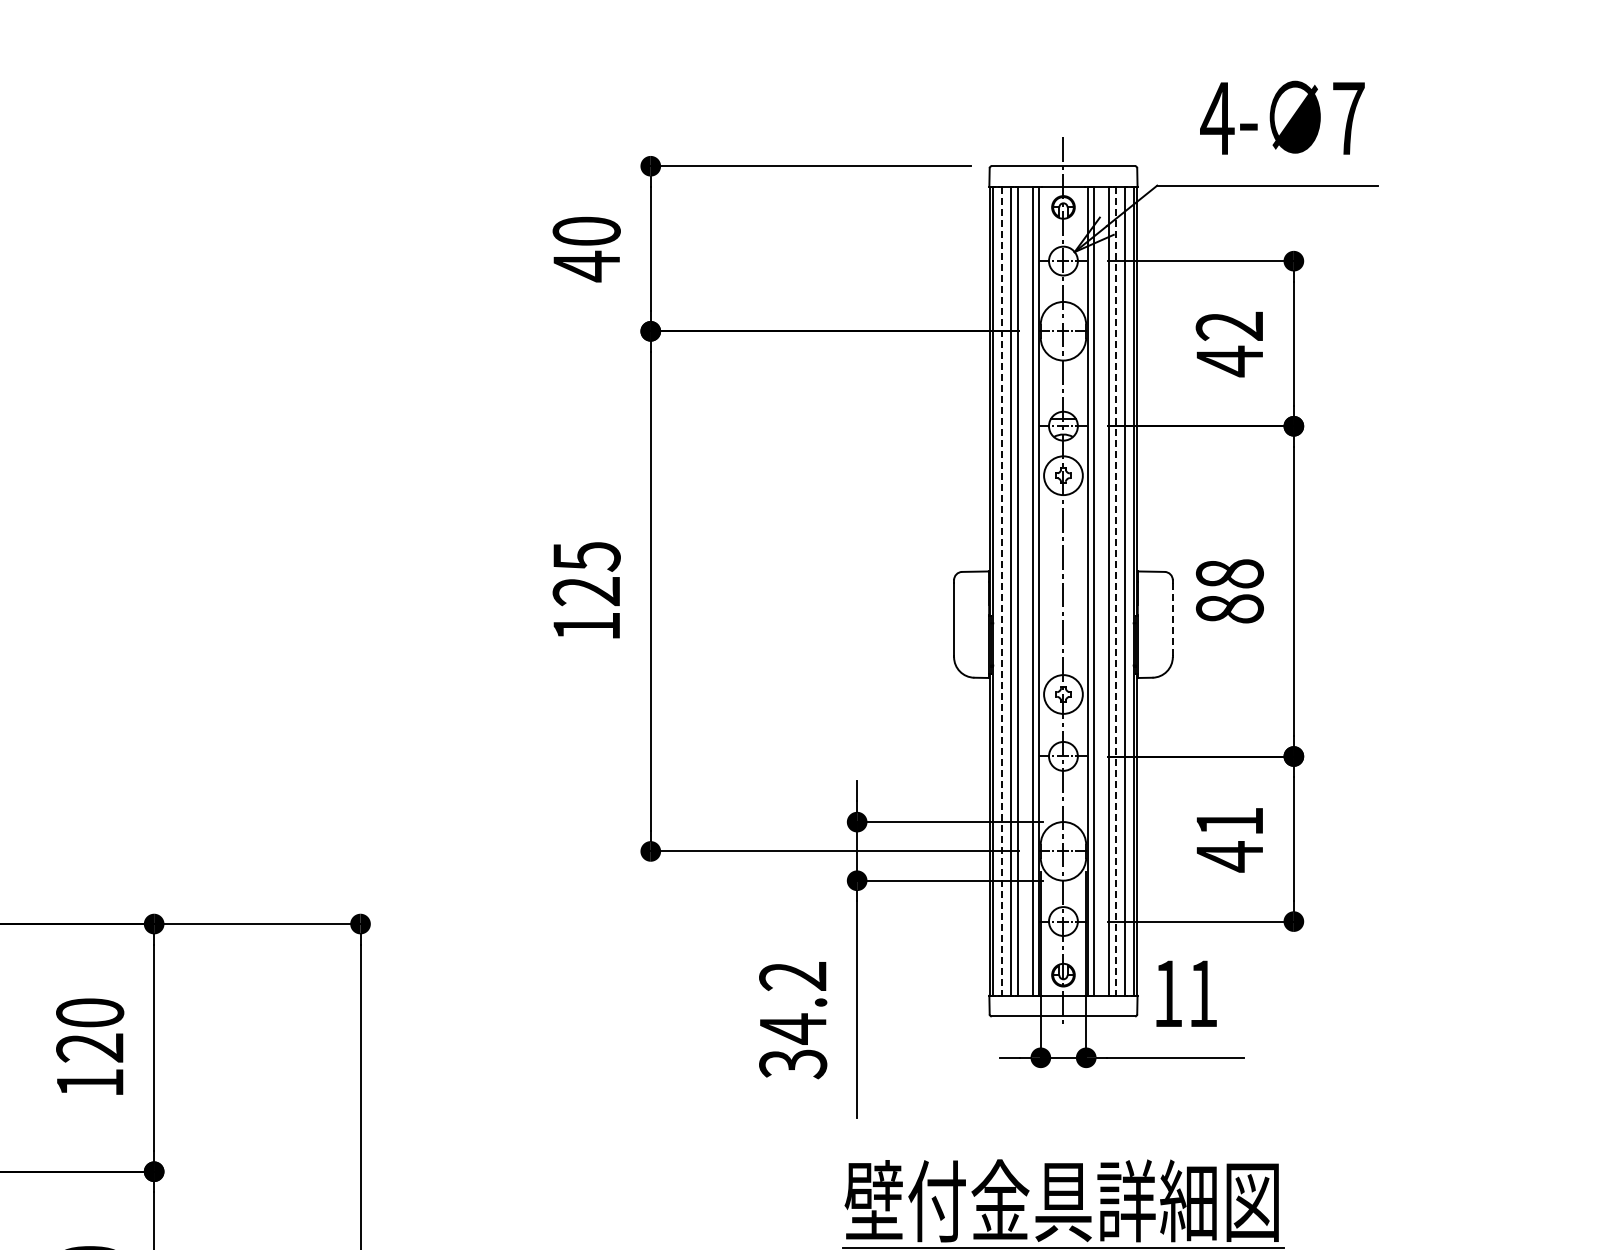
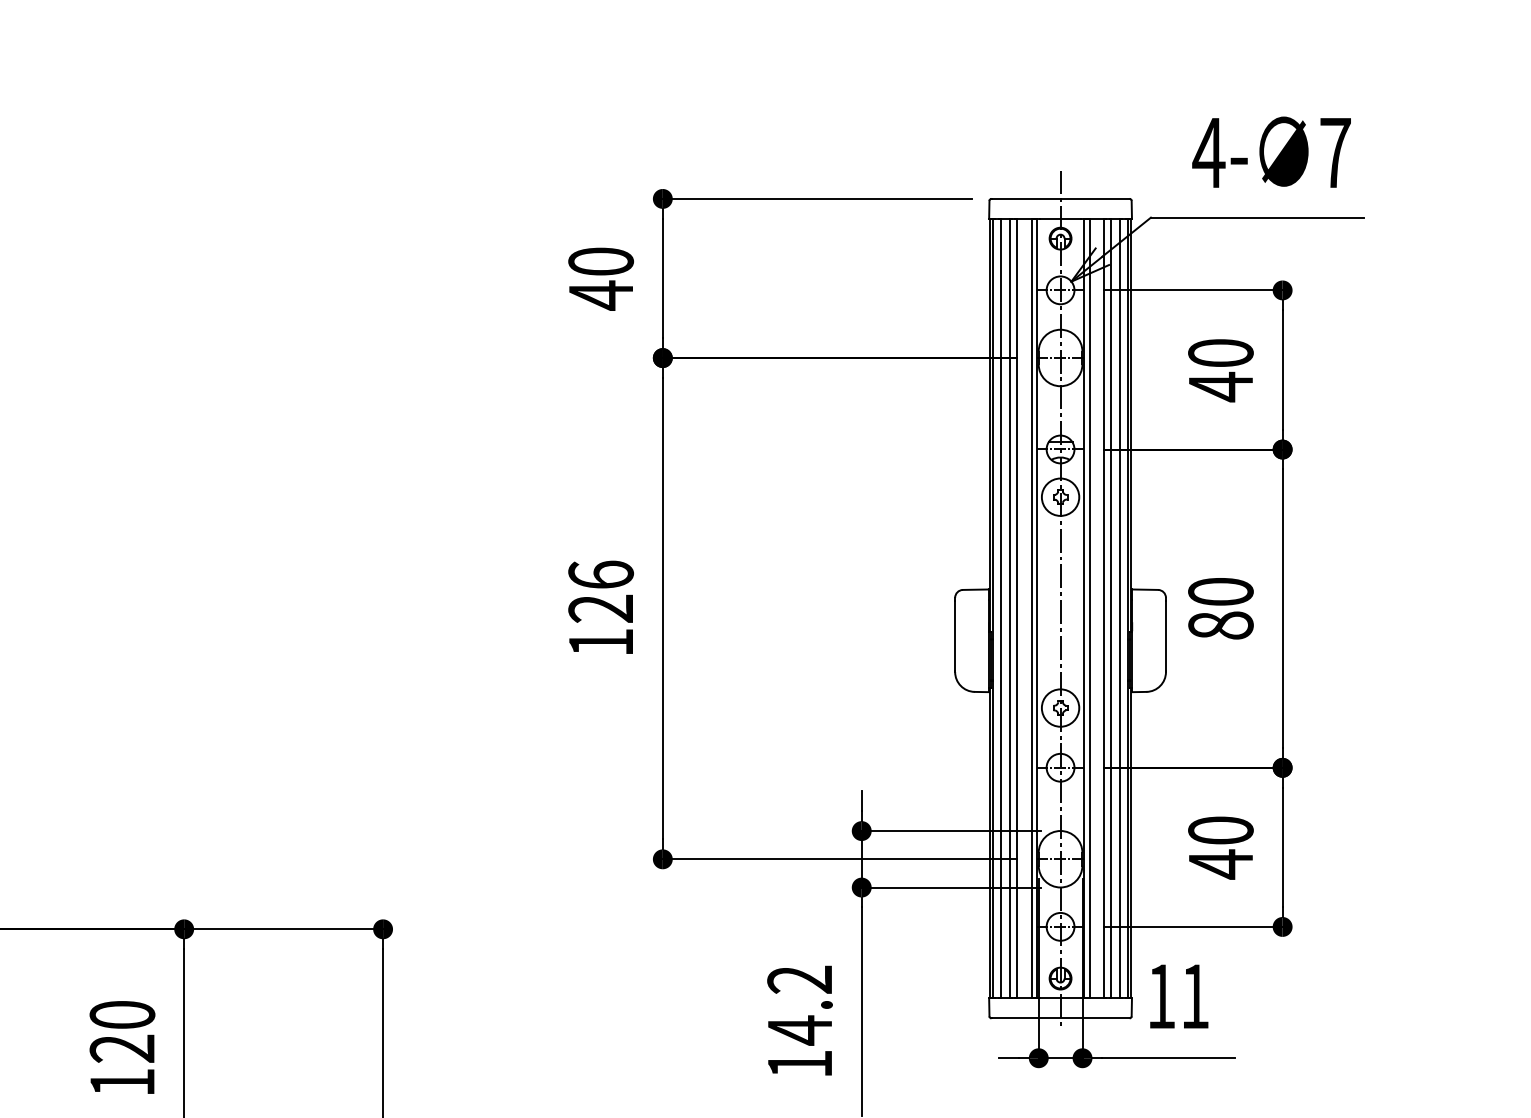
text: (1229, 325) -> (1220, 352), 42 -> 40
text: (586, 556) -> (600, 575), 125 -> 126
text: (1229, 573) -> (1220, 591), 88 -> 80
line: (1001, 591) -> (1000, 608), dashed -> solid
line: (1116, 591) -> (1111, 608), dashed -> solid
line: (1172, 620) -> (1165, 636), dashed -> solid
text: (1229, 821) -> (1220, 830), 41 -> 40
text: (793, 1064) -> (800, 1064), 34.2 -> 14.2

